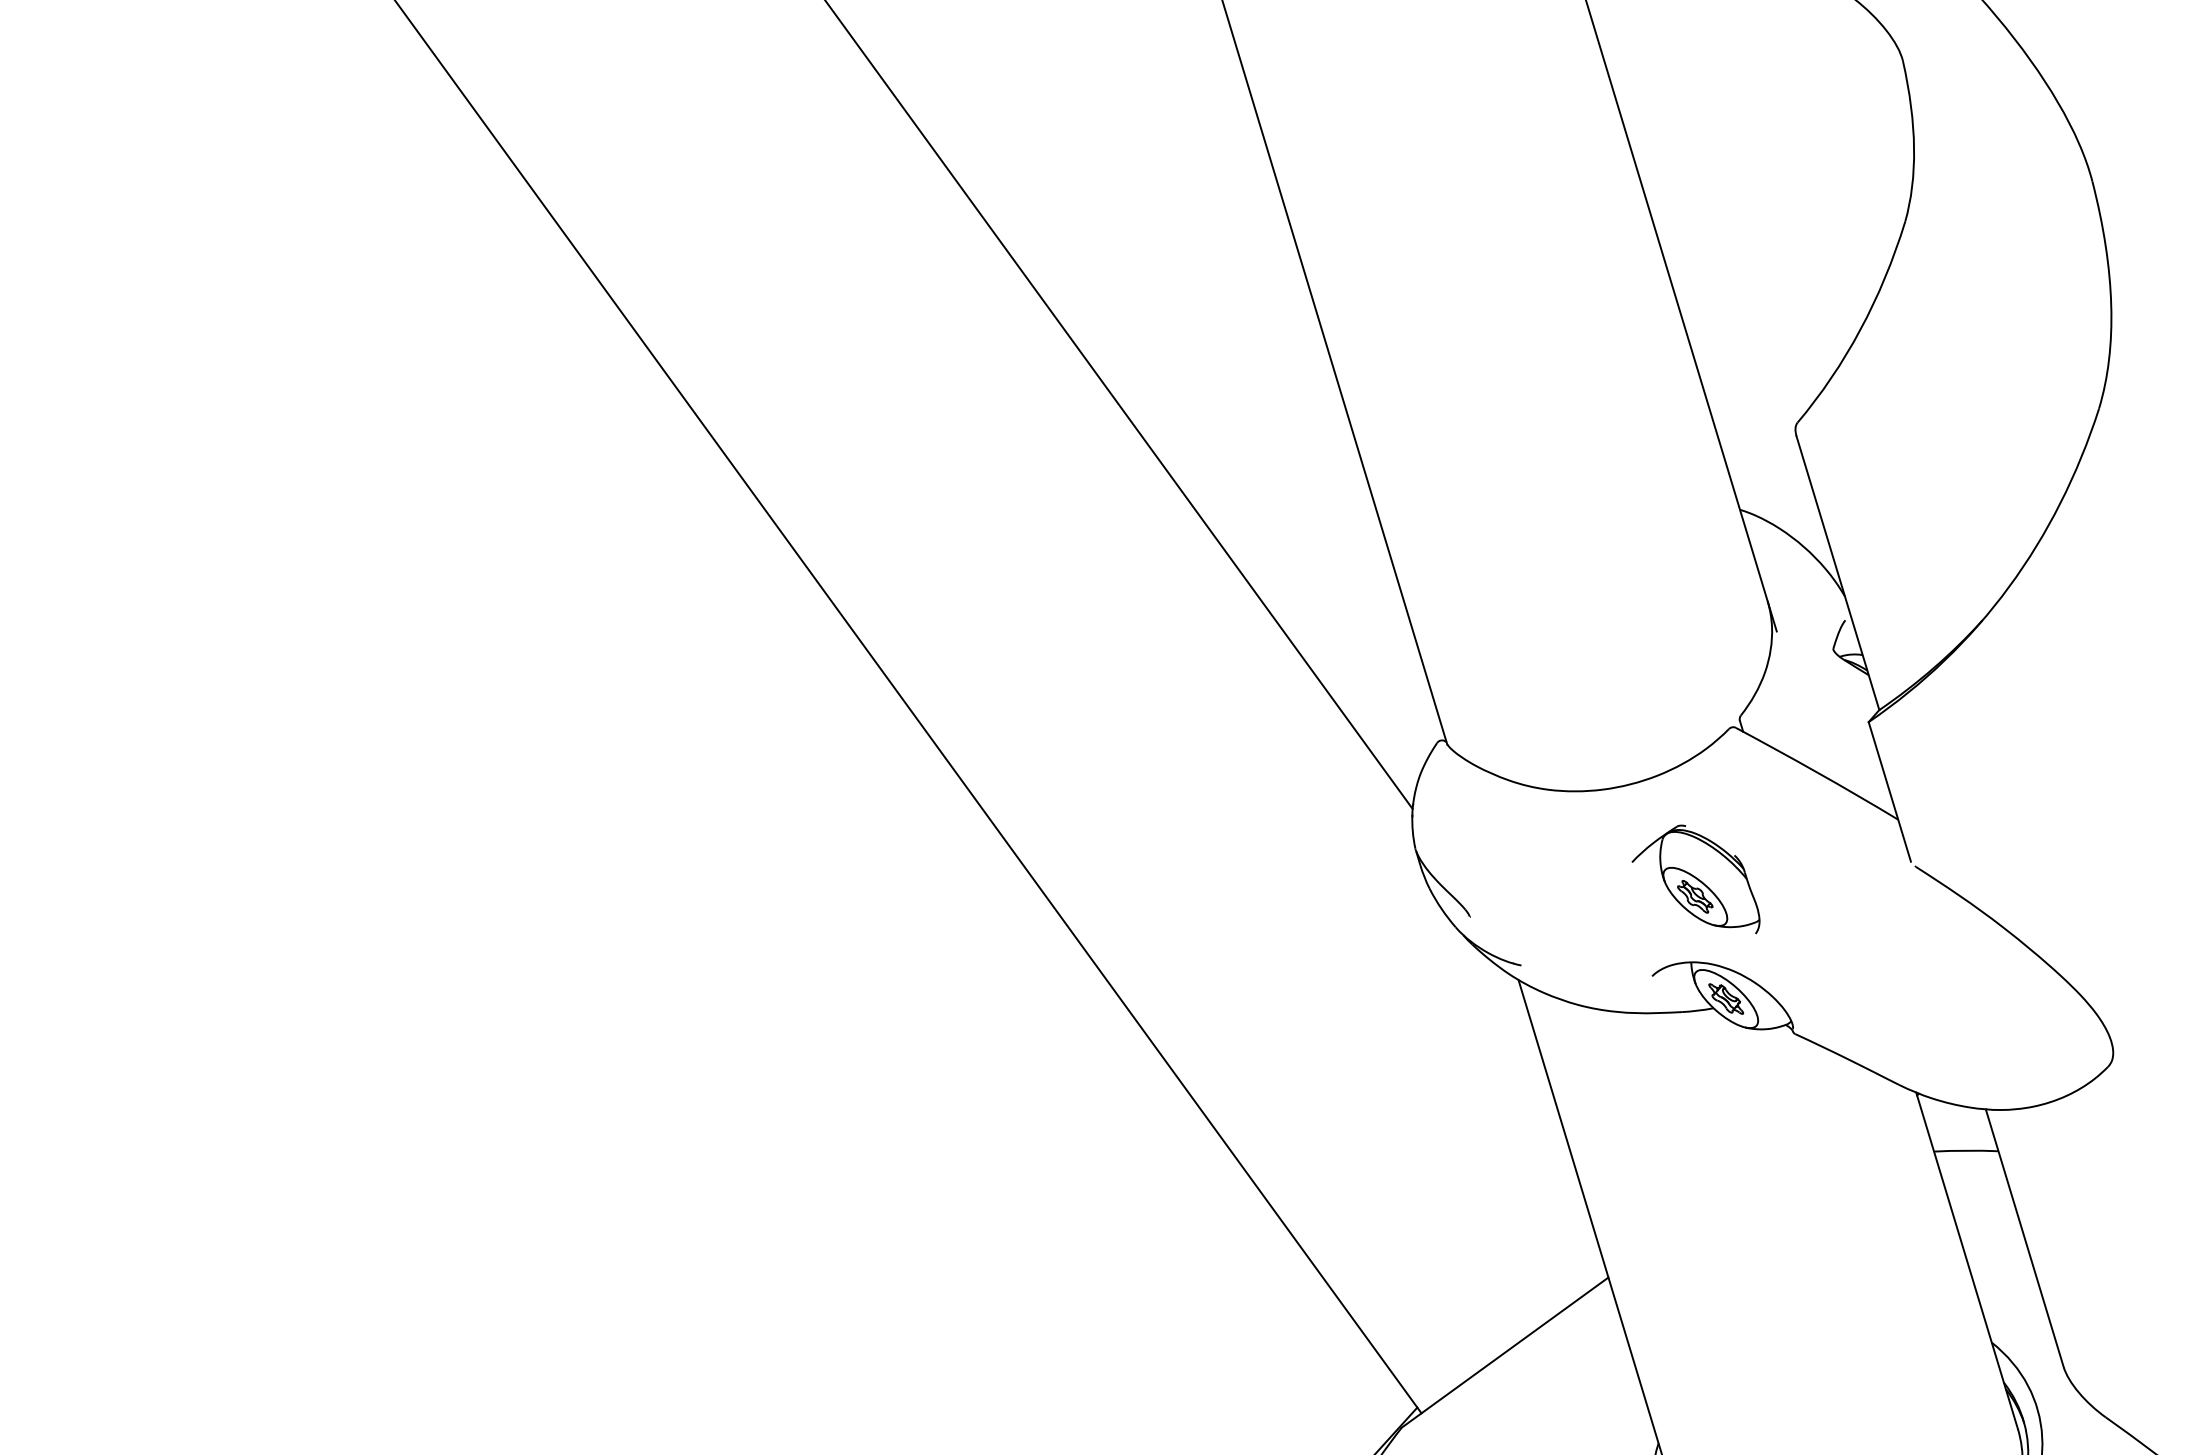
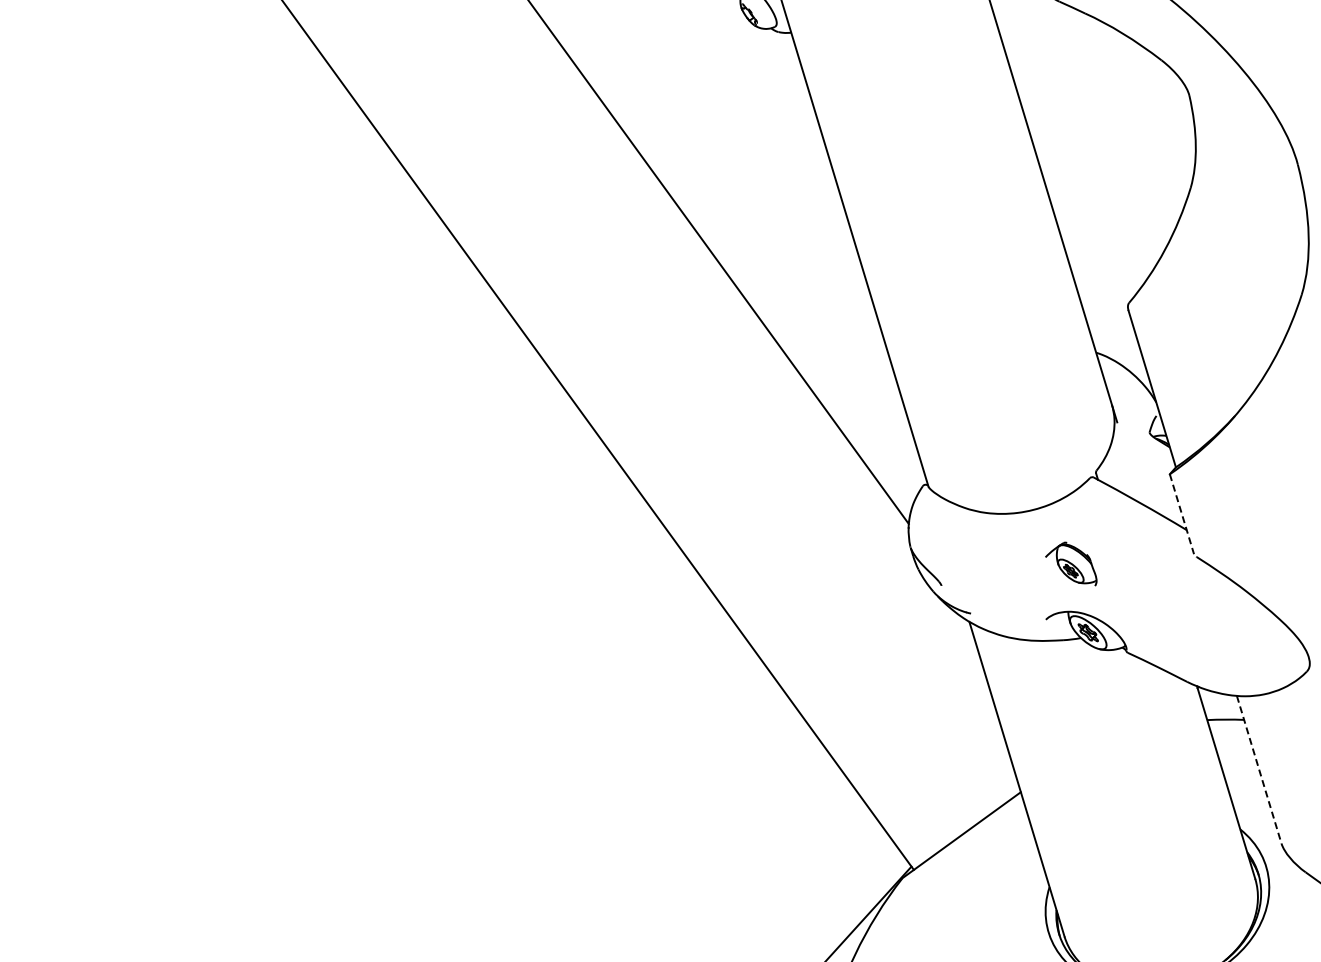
line: (1889, 792) -> (1181, 514), solid -> dashed
part: (1696, 878) -> (1071, 563), size x0.7
line: (2025, 1239) -> (1259, 770), solid -> dashed

